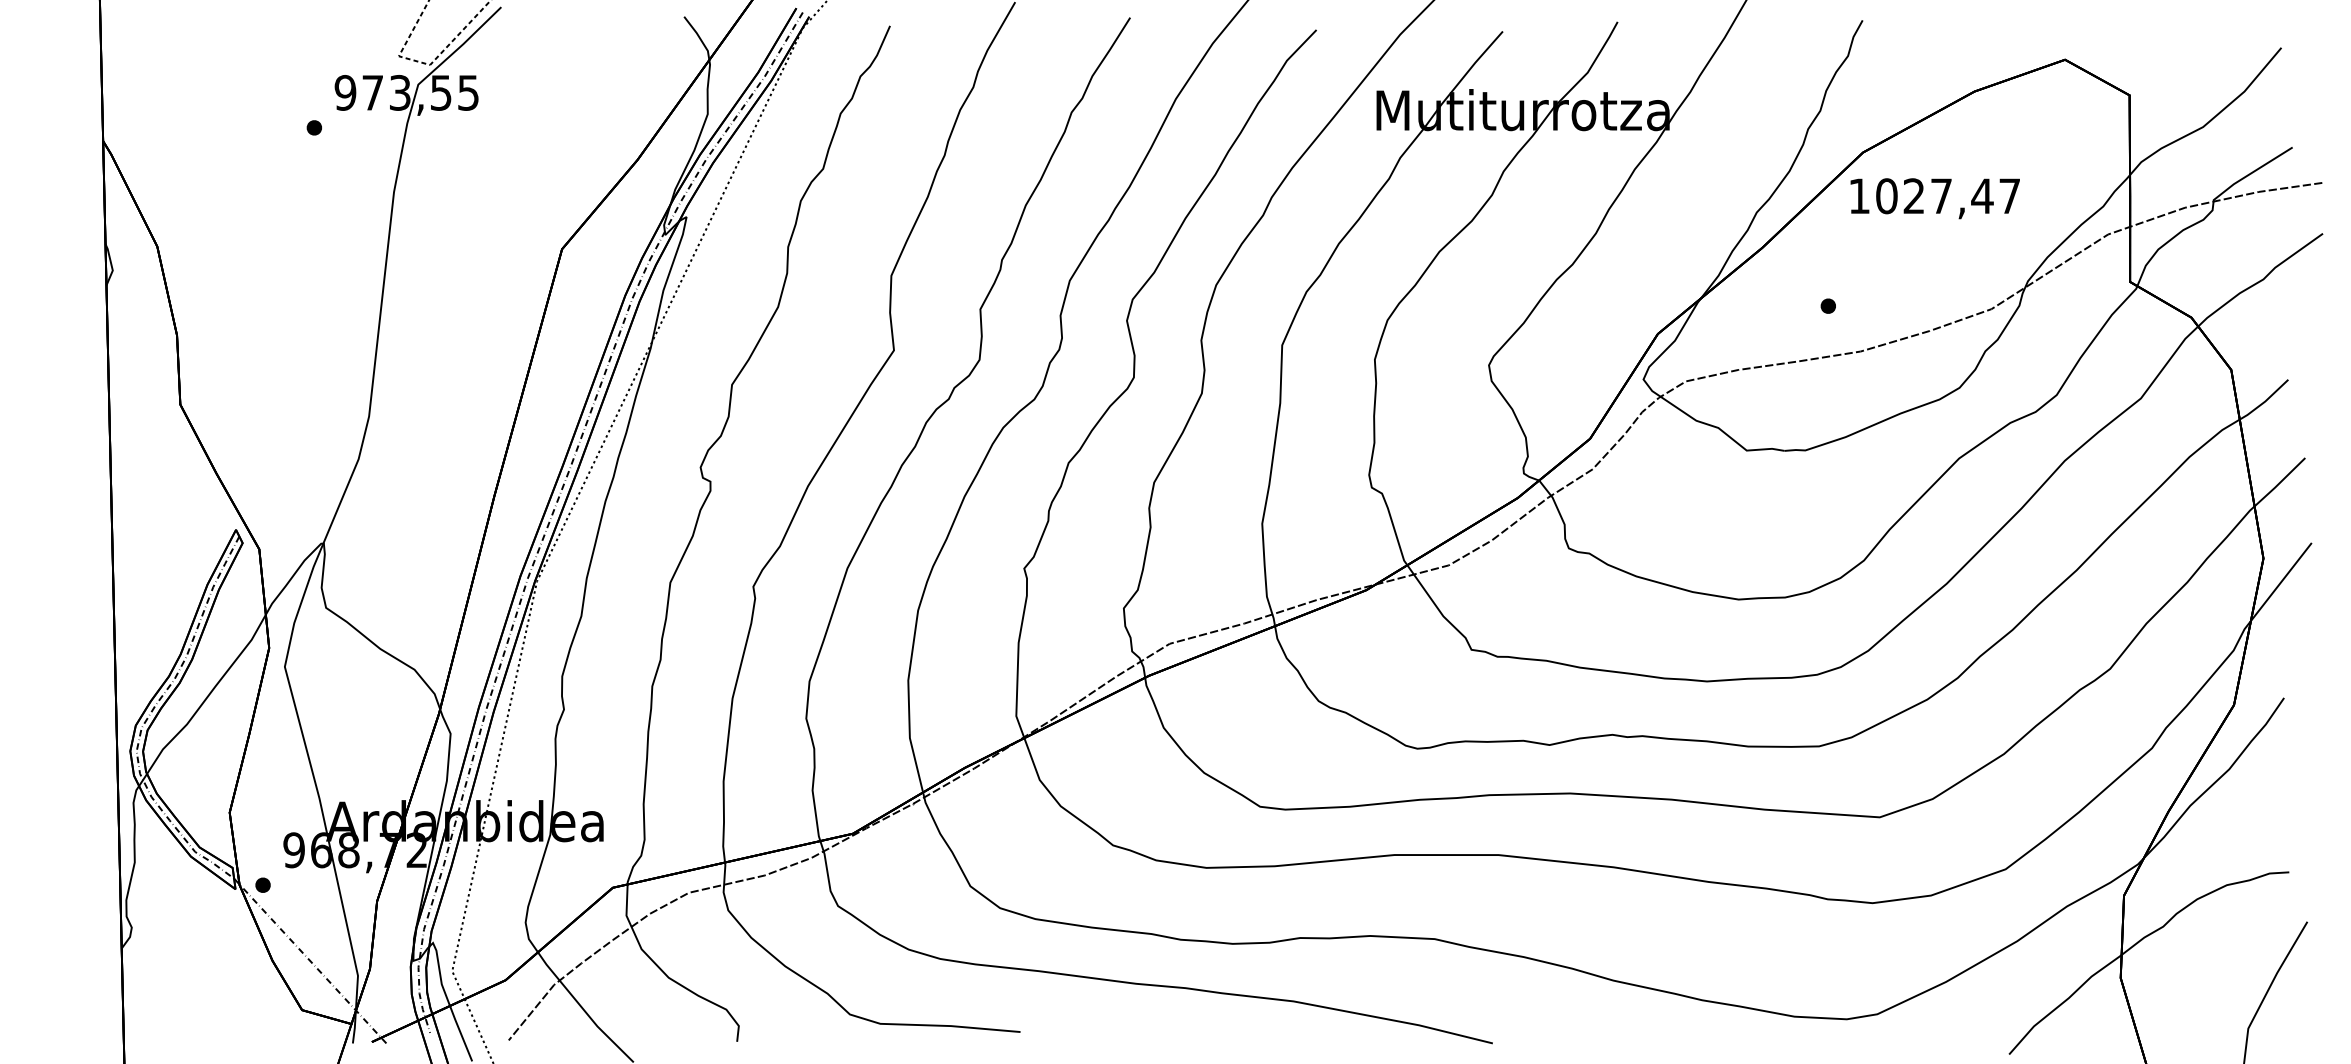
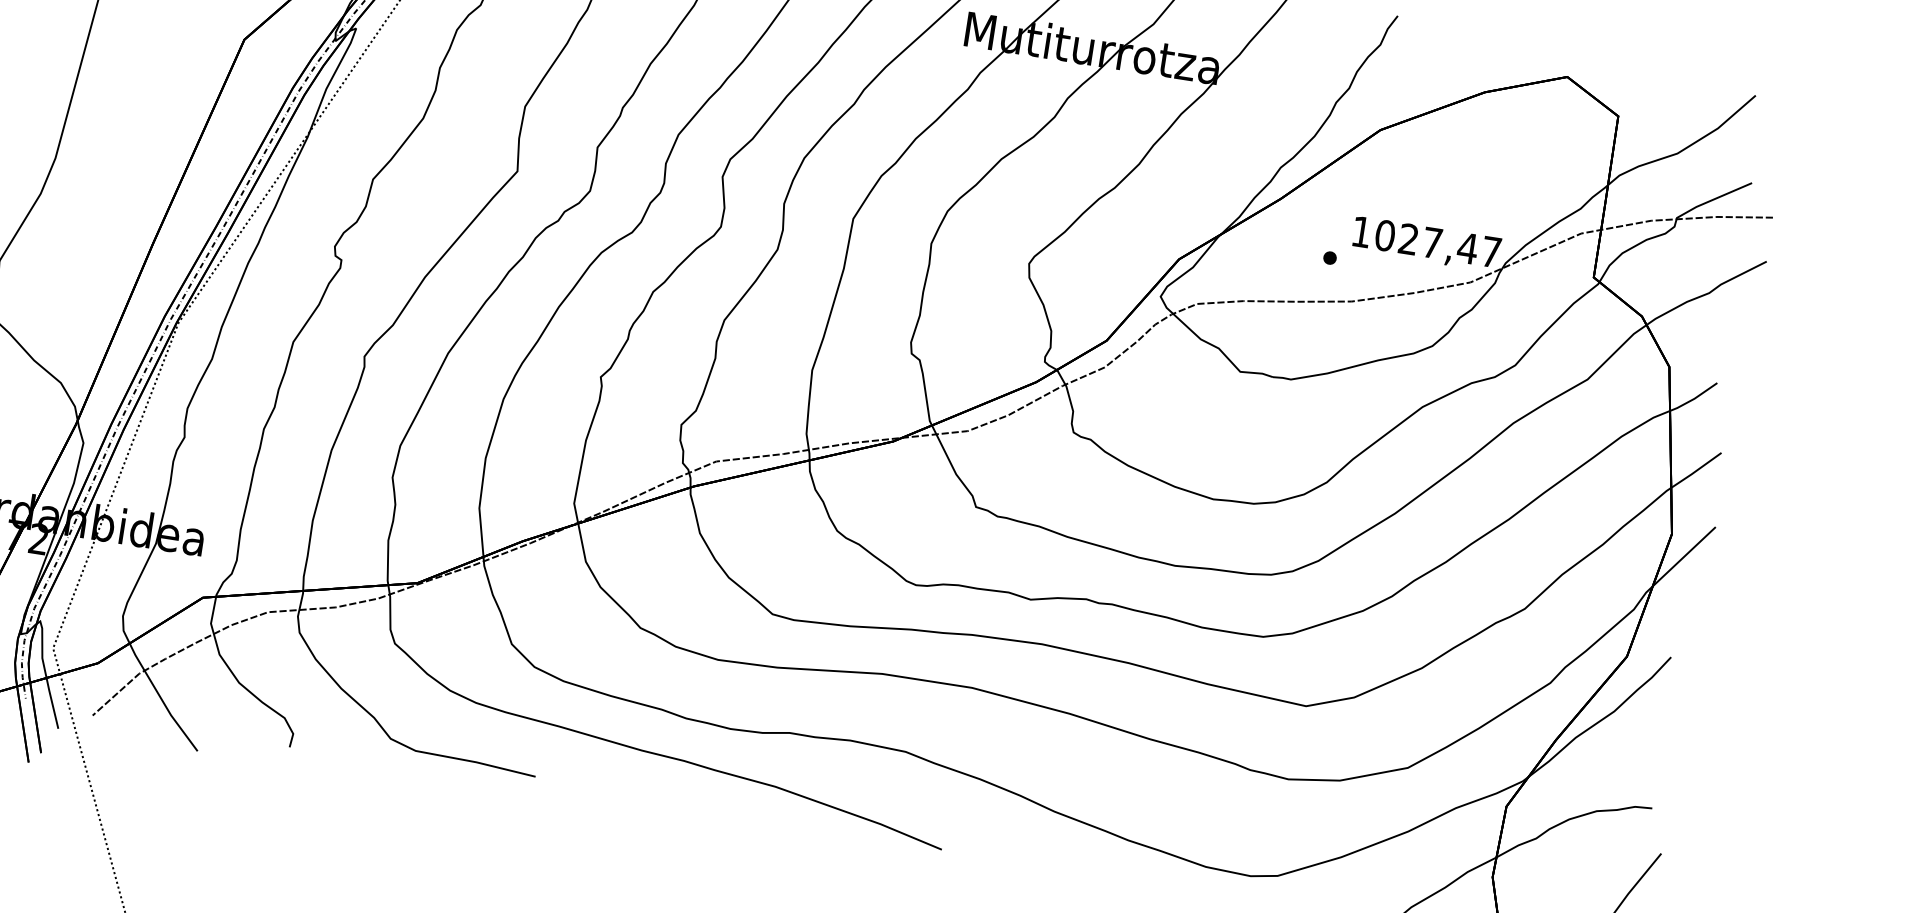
text: (1934, 198) -> (1426, 244), moved

